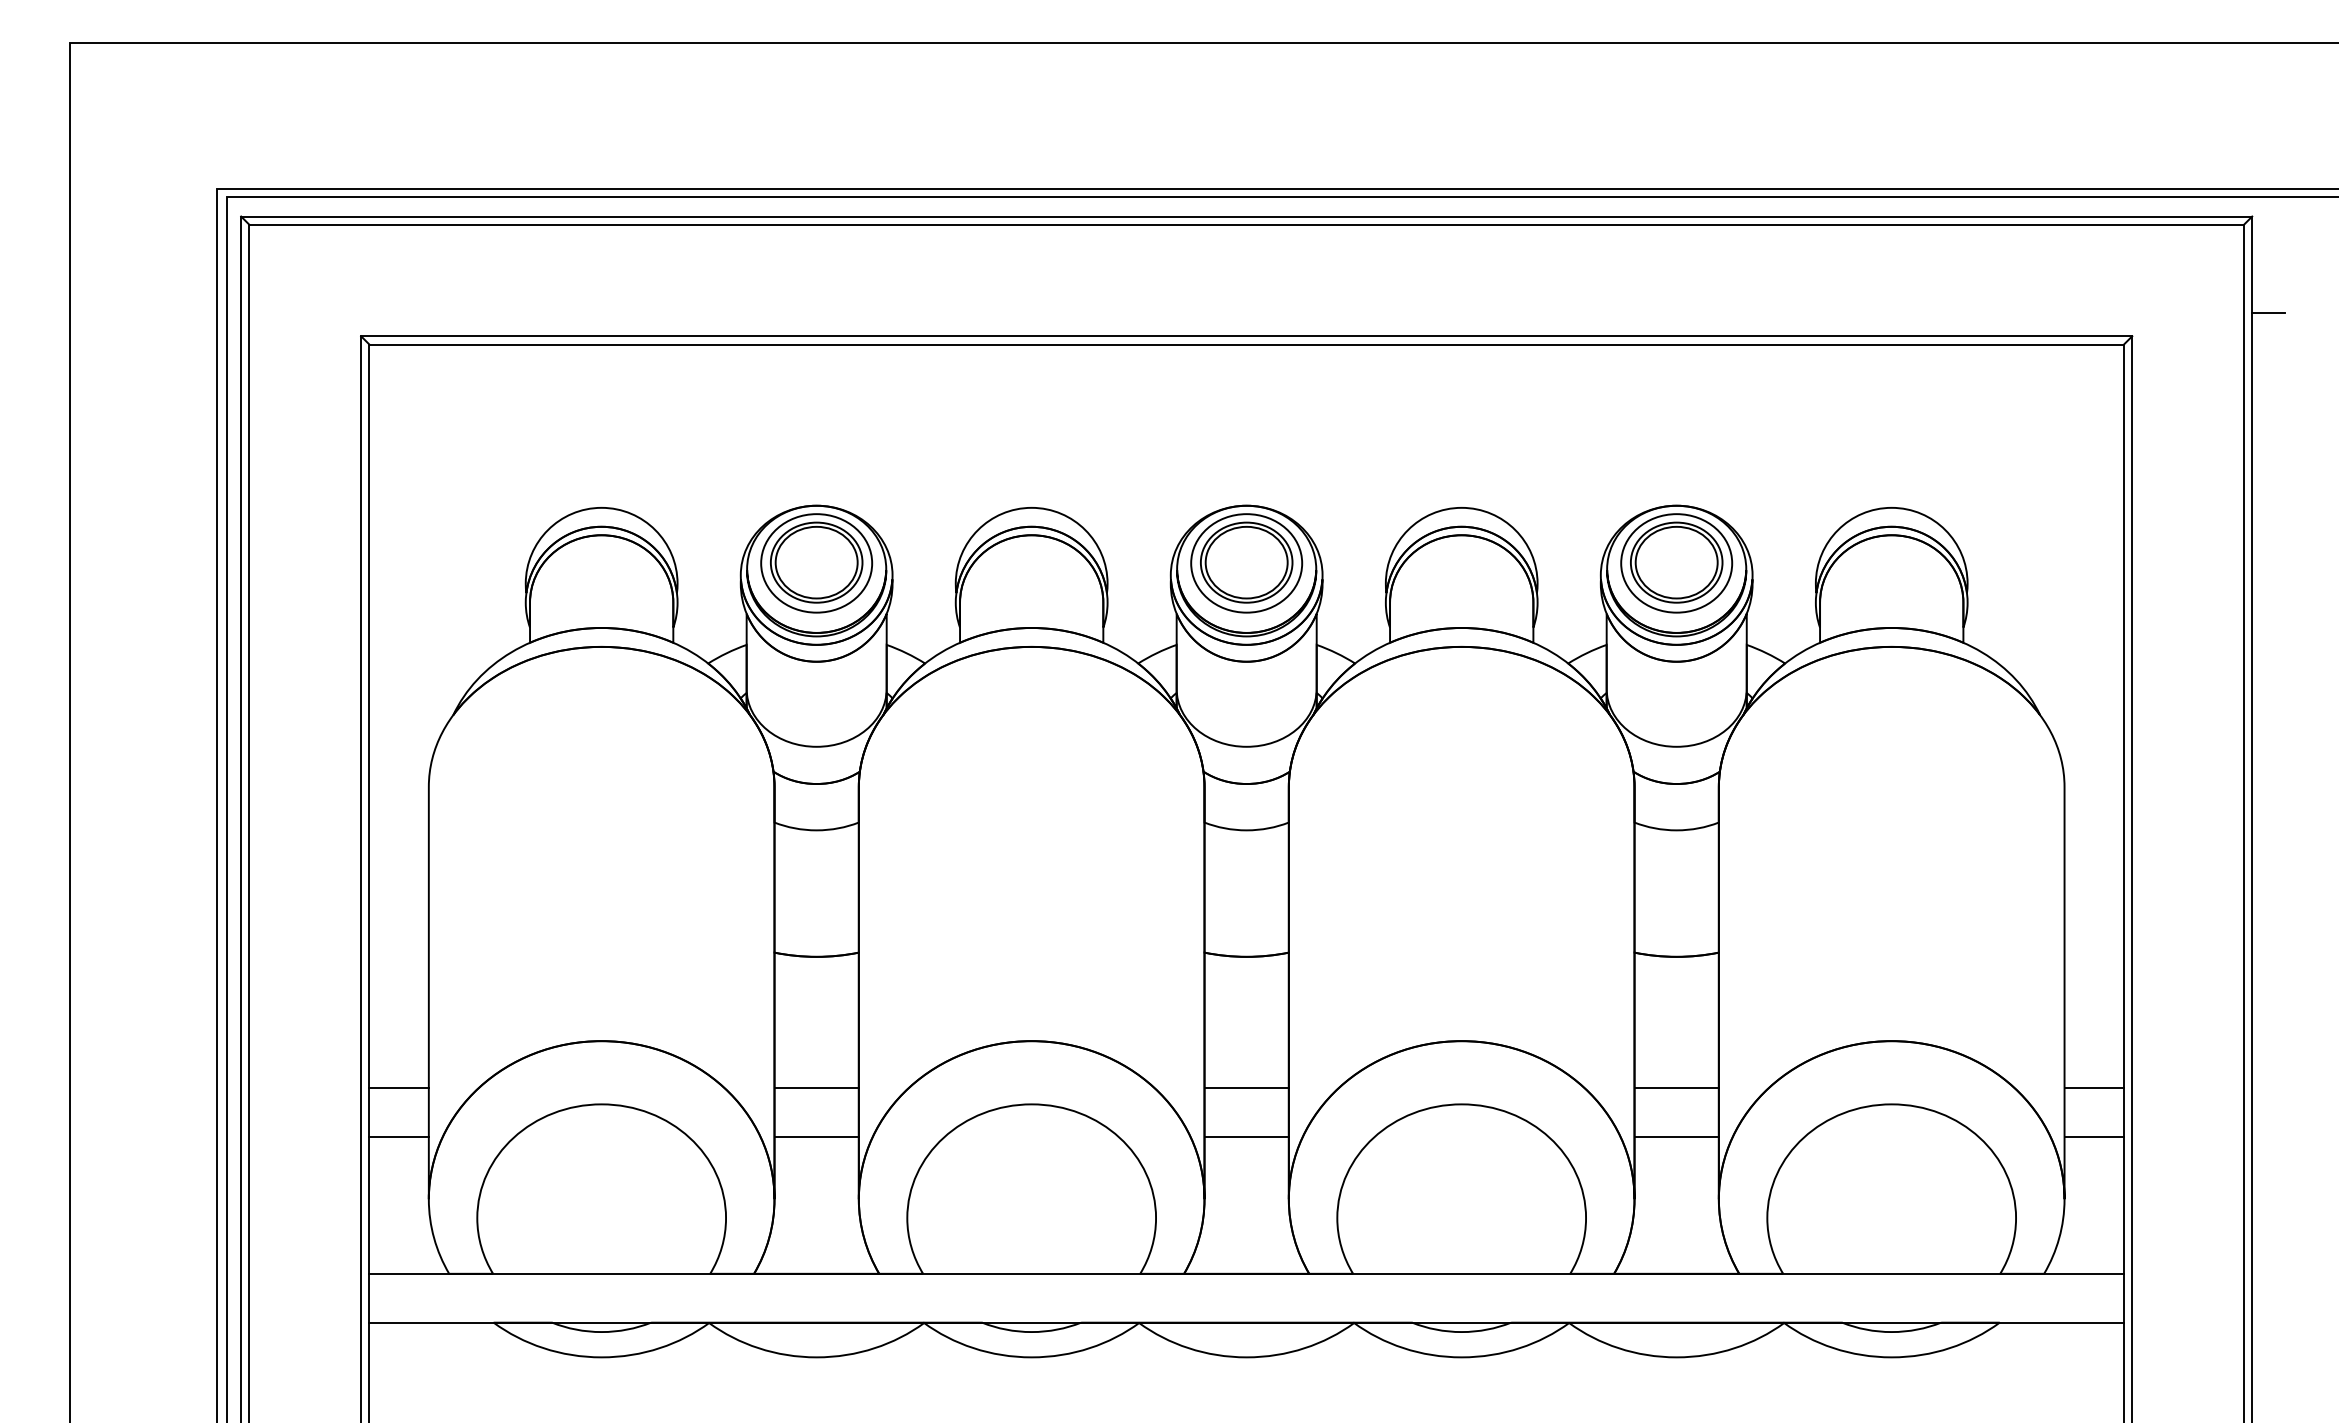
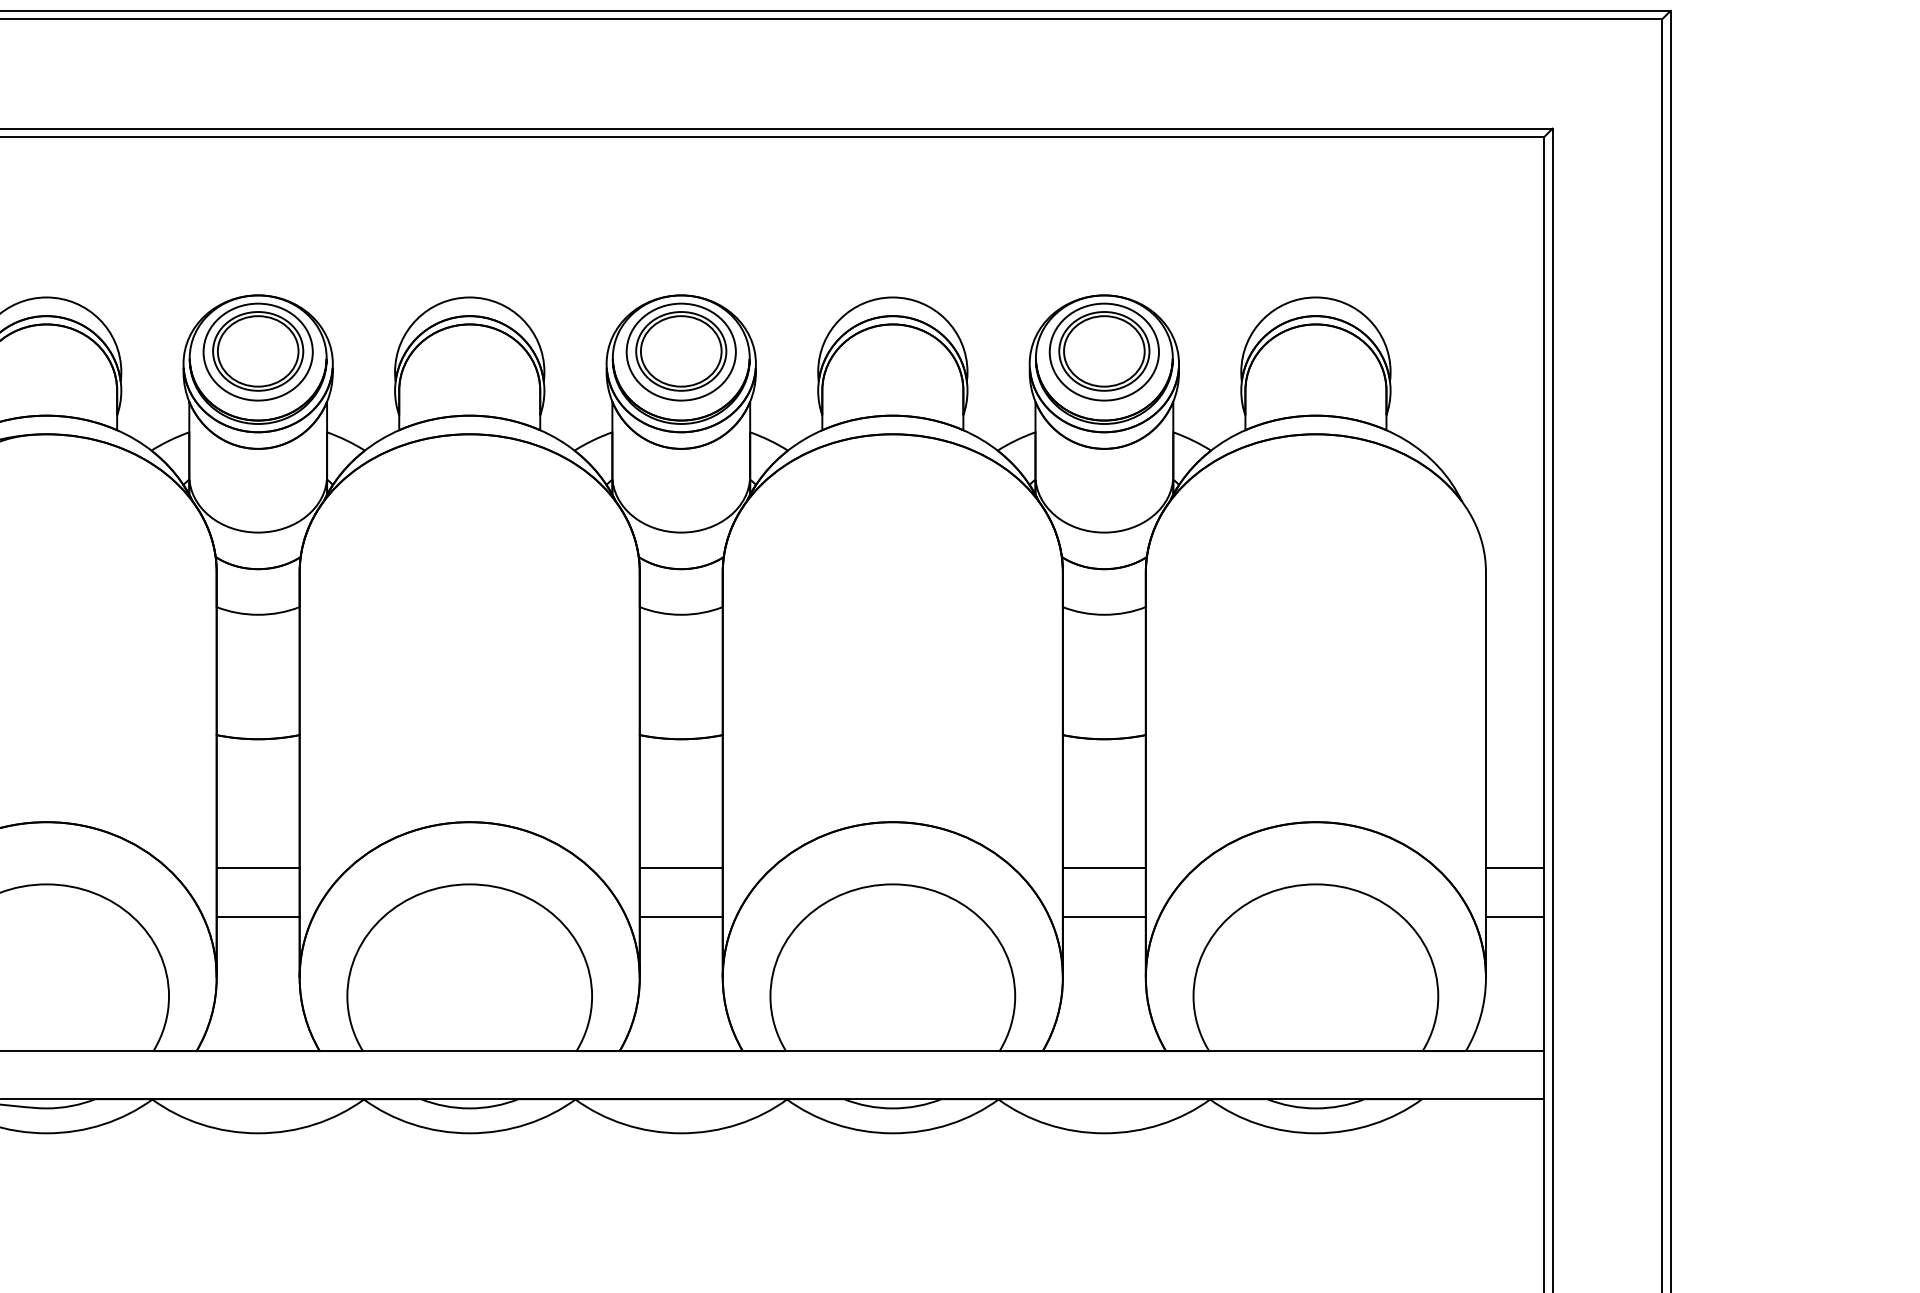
line: (2268, 312) -> (1686, 105), removed

